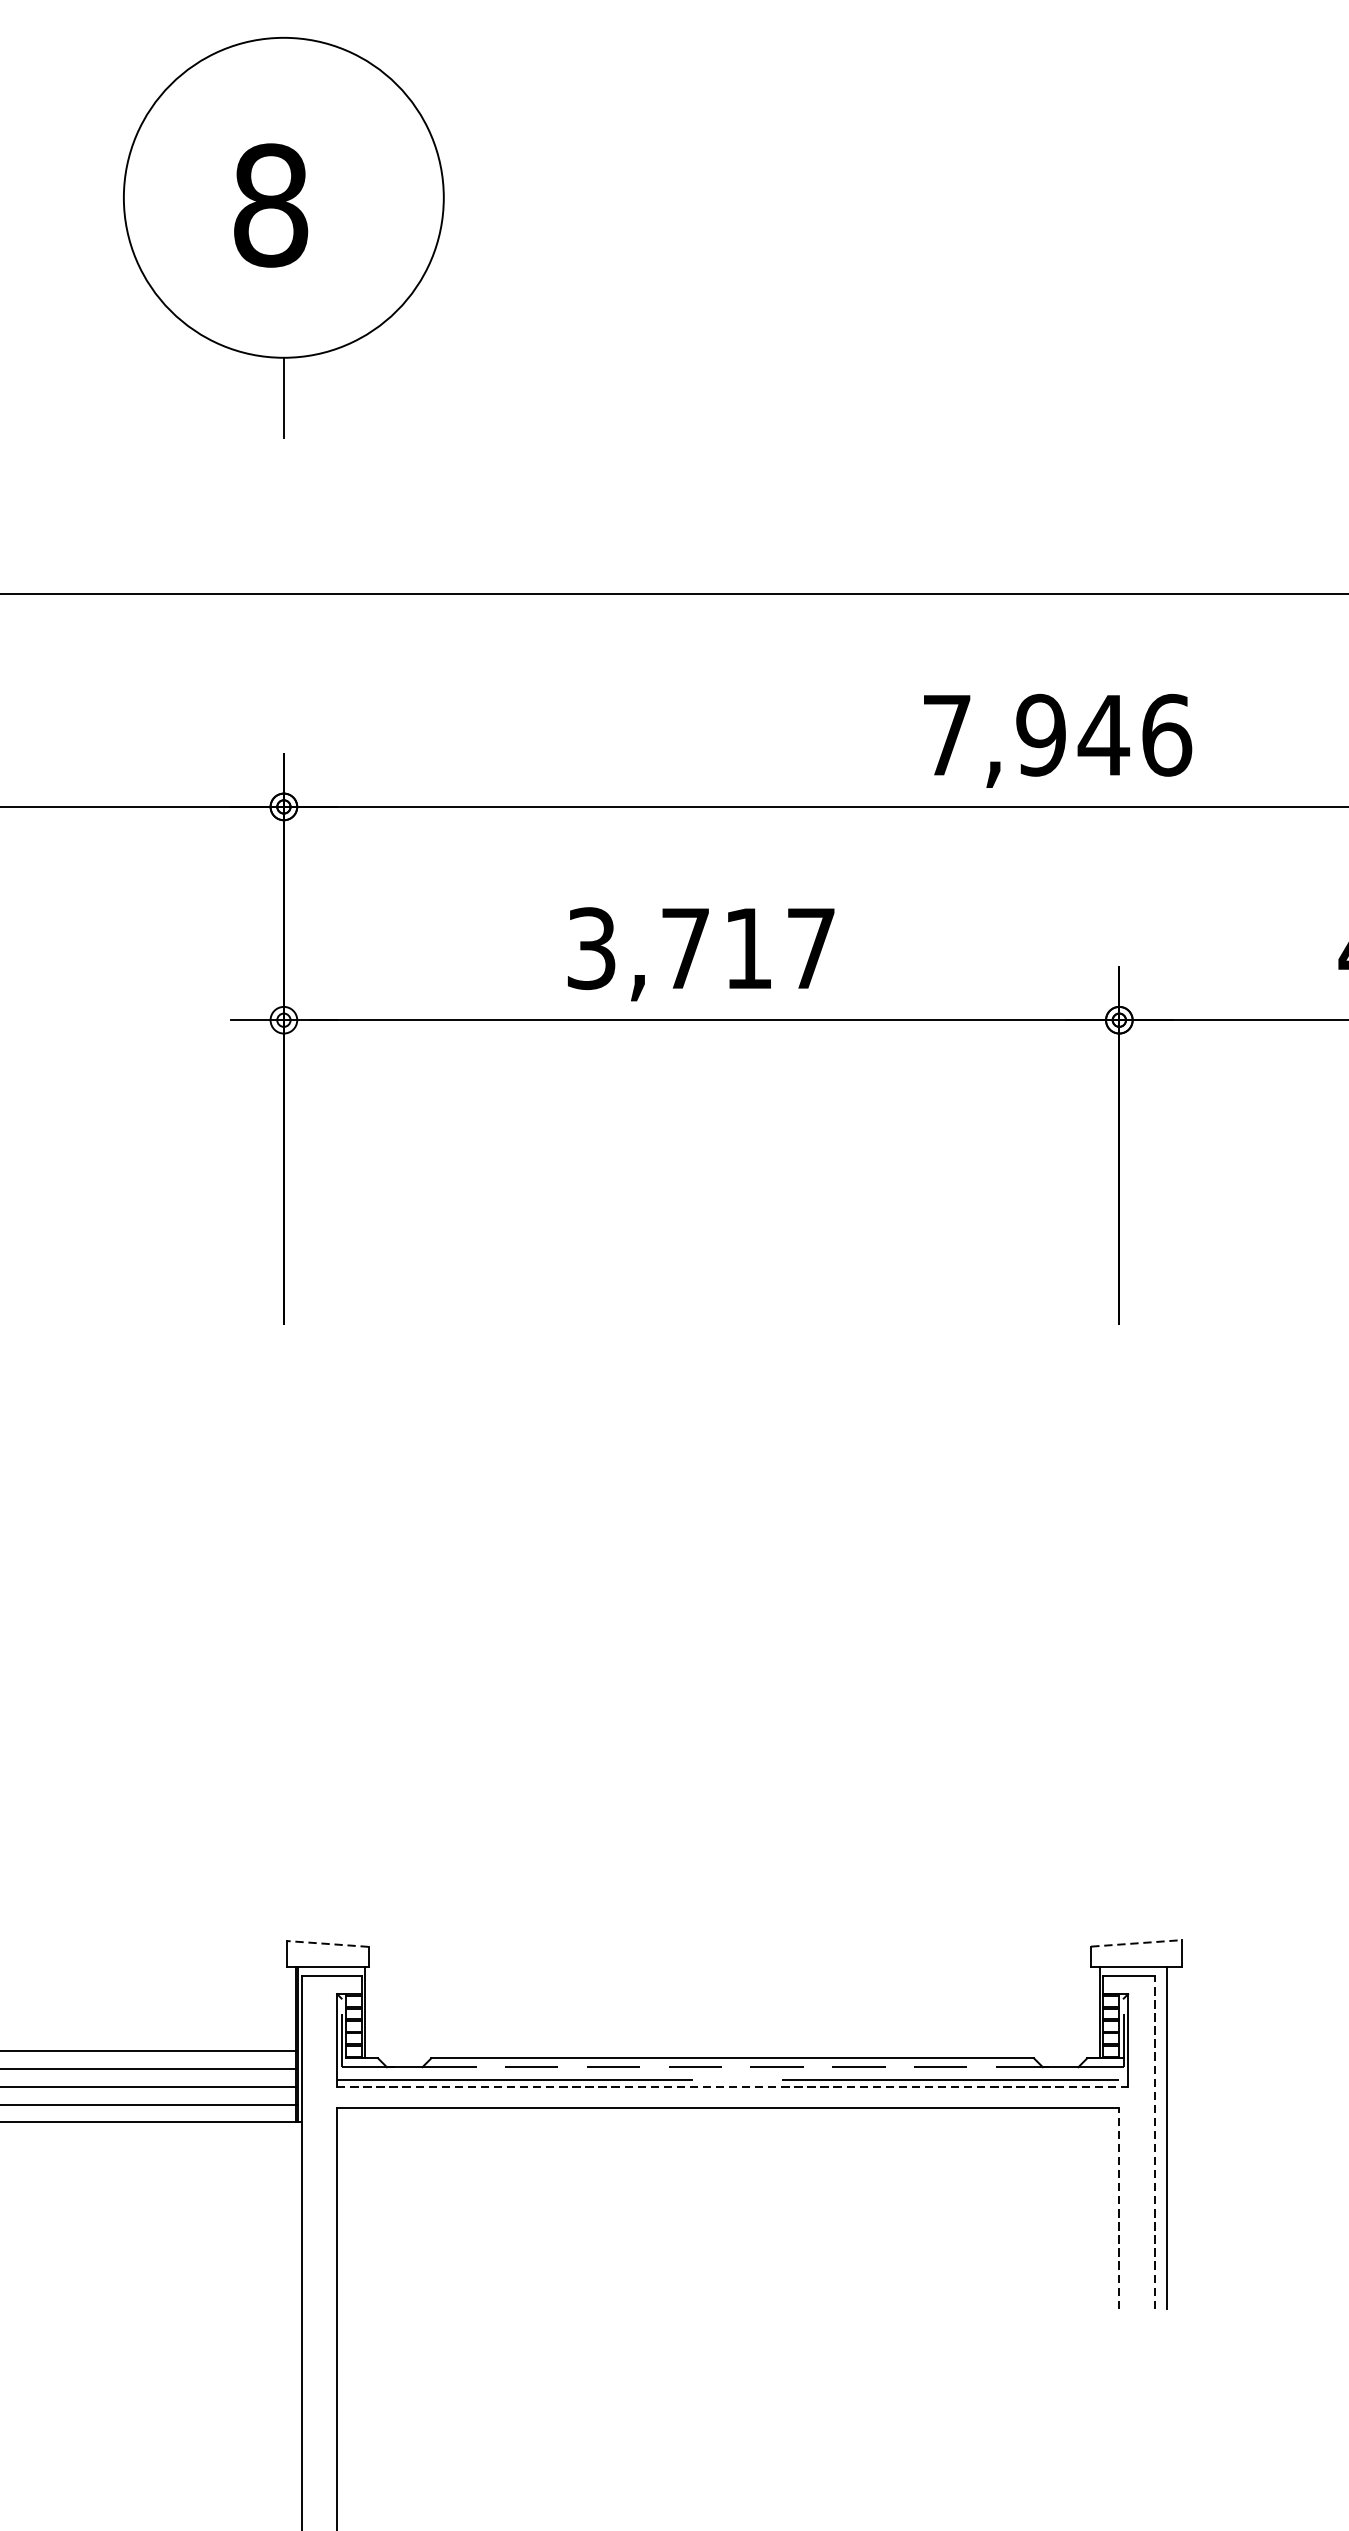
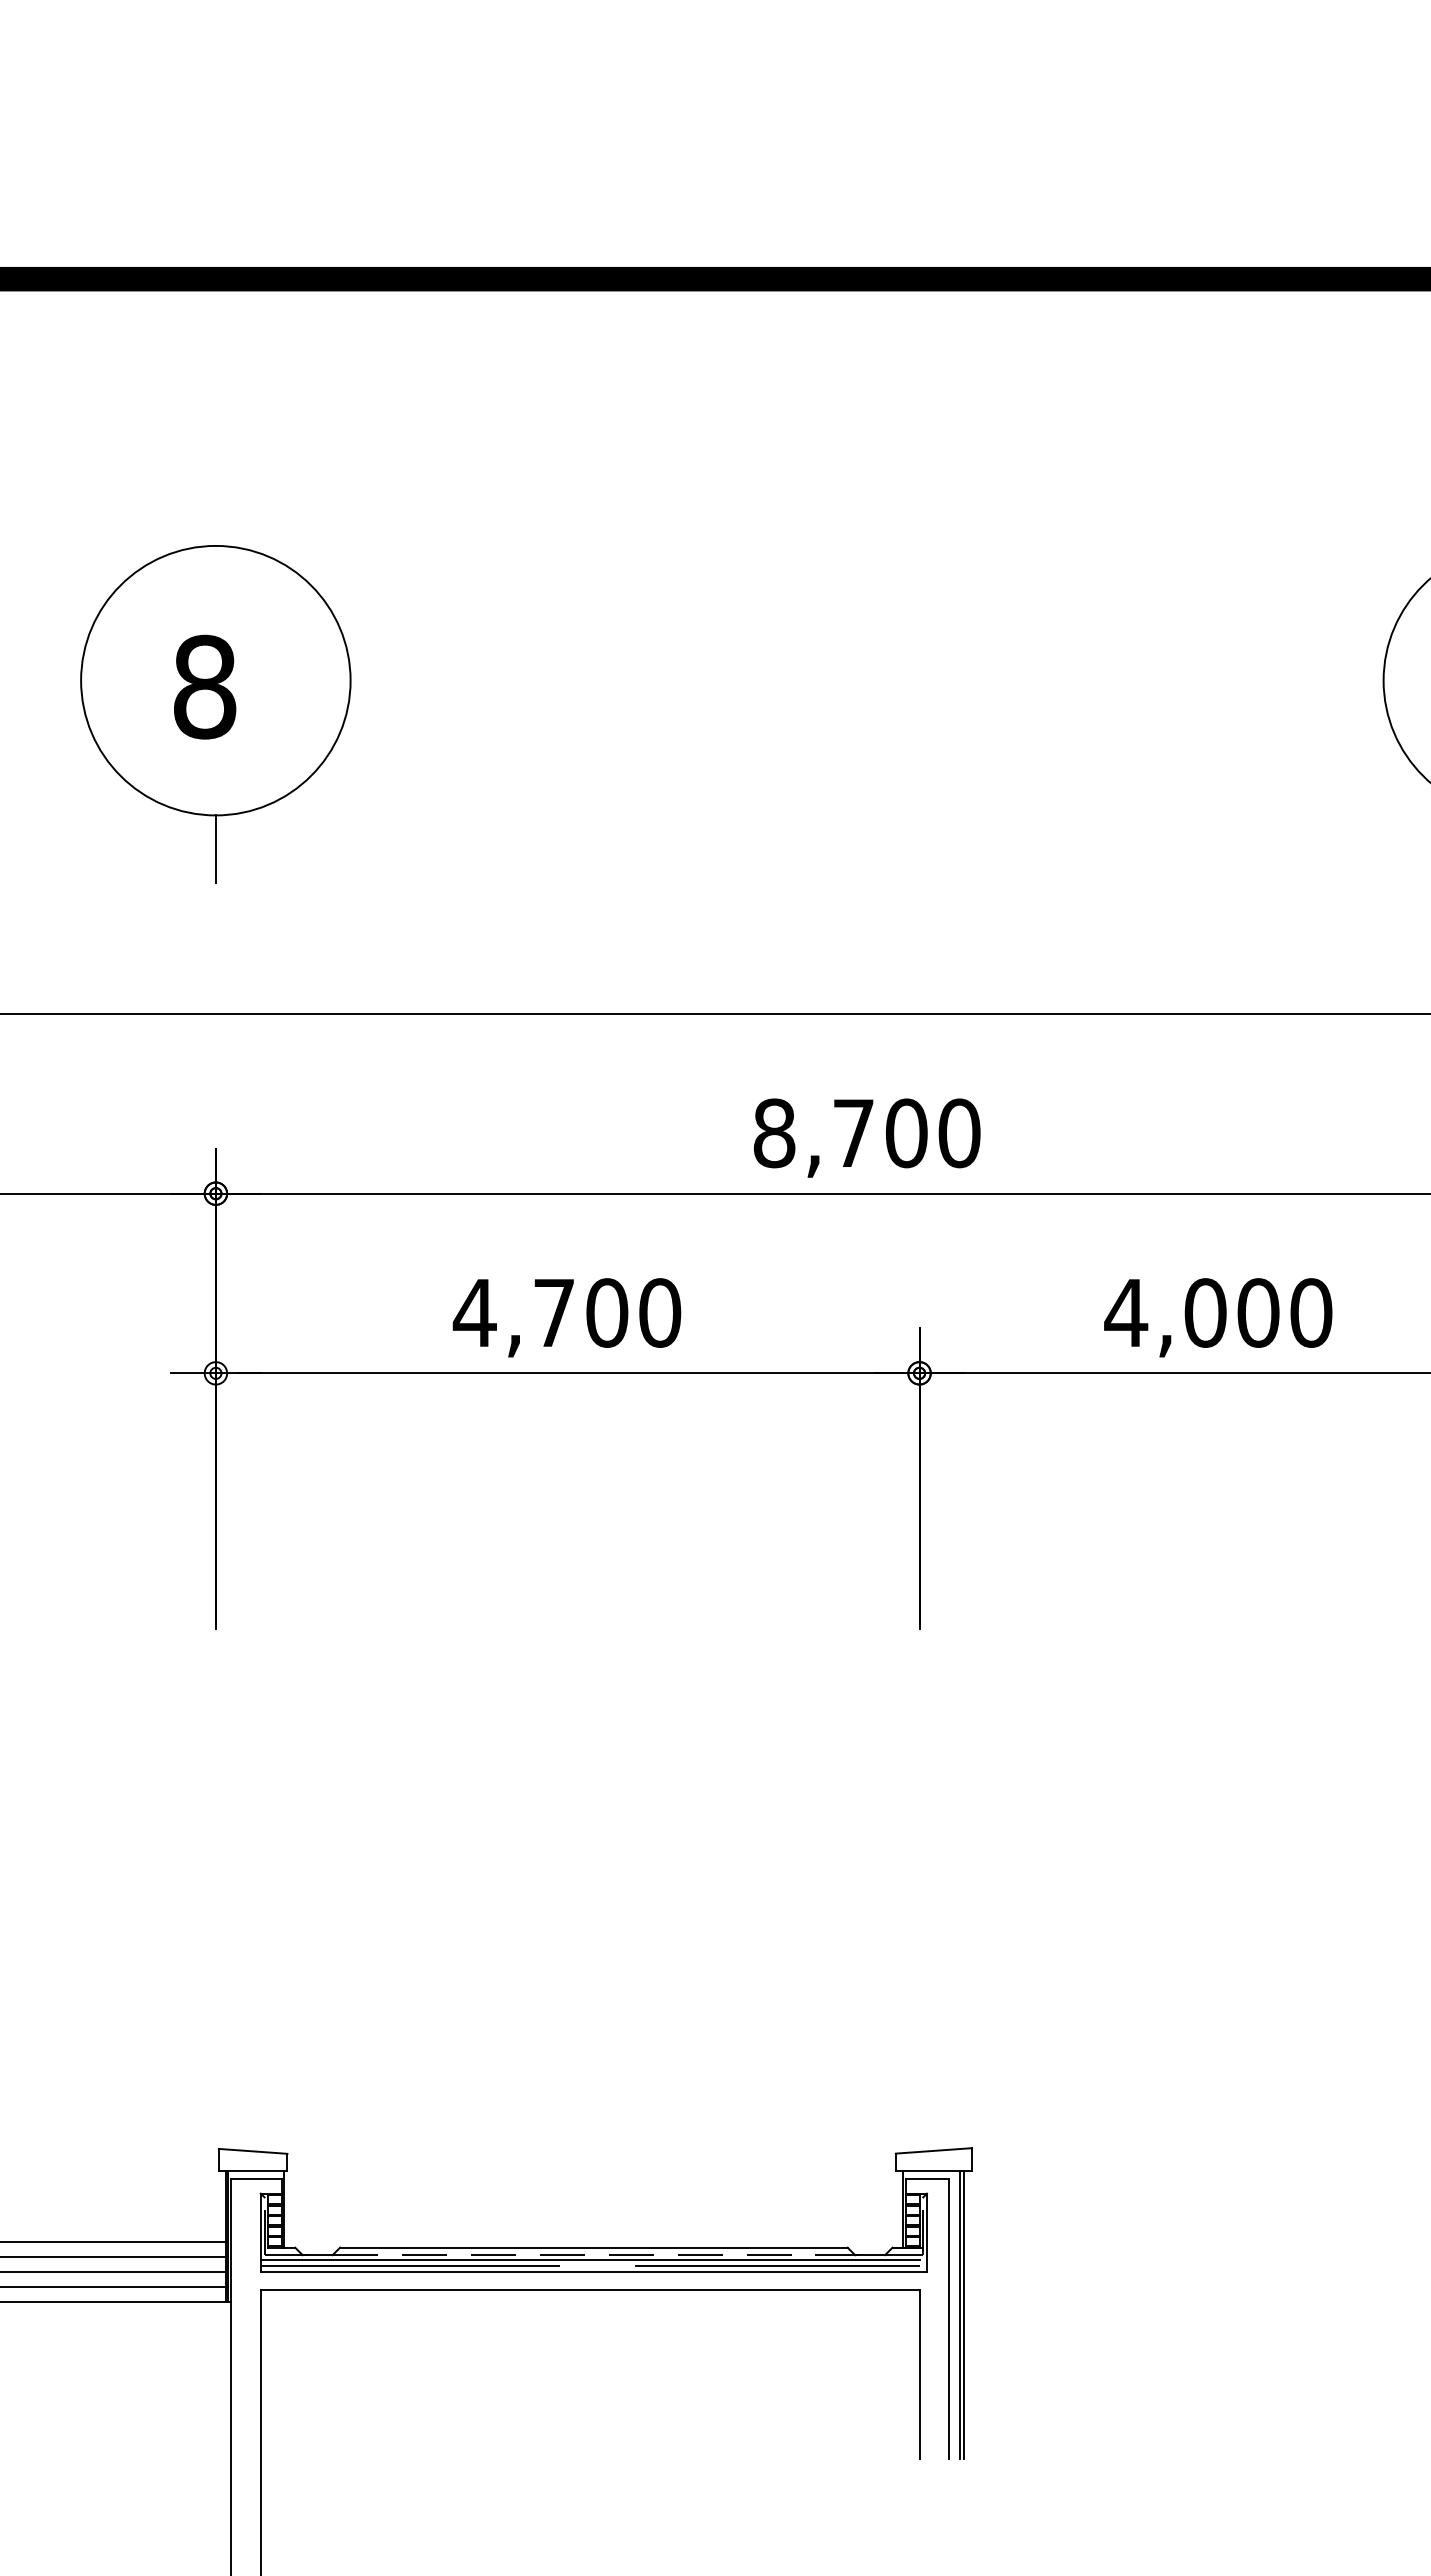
text: (1056, 735) -> (866, 1133), 7,946 -> 8,700
text: (700, 947) -> (566, 1312), 3,717 -> 4,700
line: (1137, 1942) -> (934, 2150), dashed -> solid
line: (327, 1944) -> (252, 2151), dashed -> solid
line: (727, 2072) -> (589, 2259), added
line: (733, 2086) -> (594, 2271), dashed -> solid
line: (1172, 2137) -> (964, 2314), added
line: (1154, 2142) -> (949, 2318), dashed -> solid
line: (1119, 2208) -> (919, 2374), dashed -> solid

